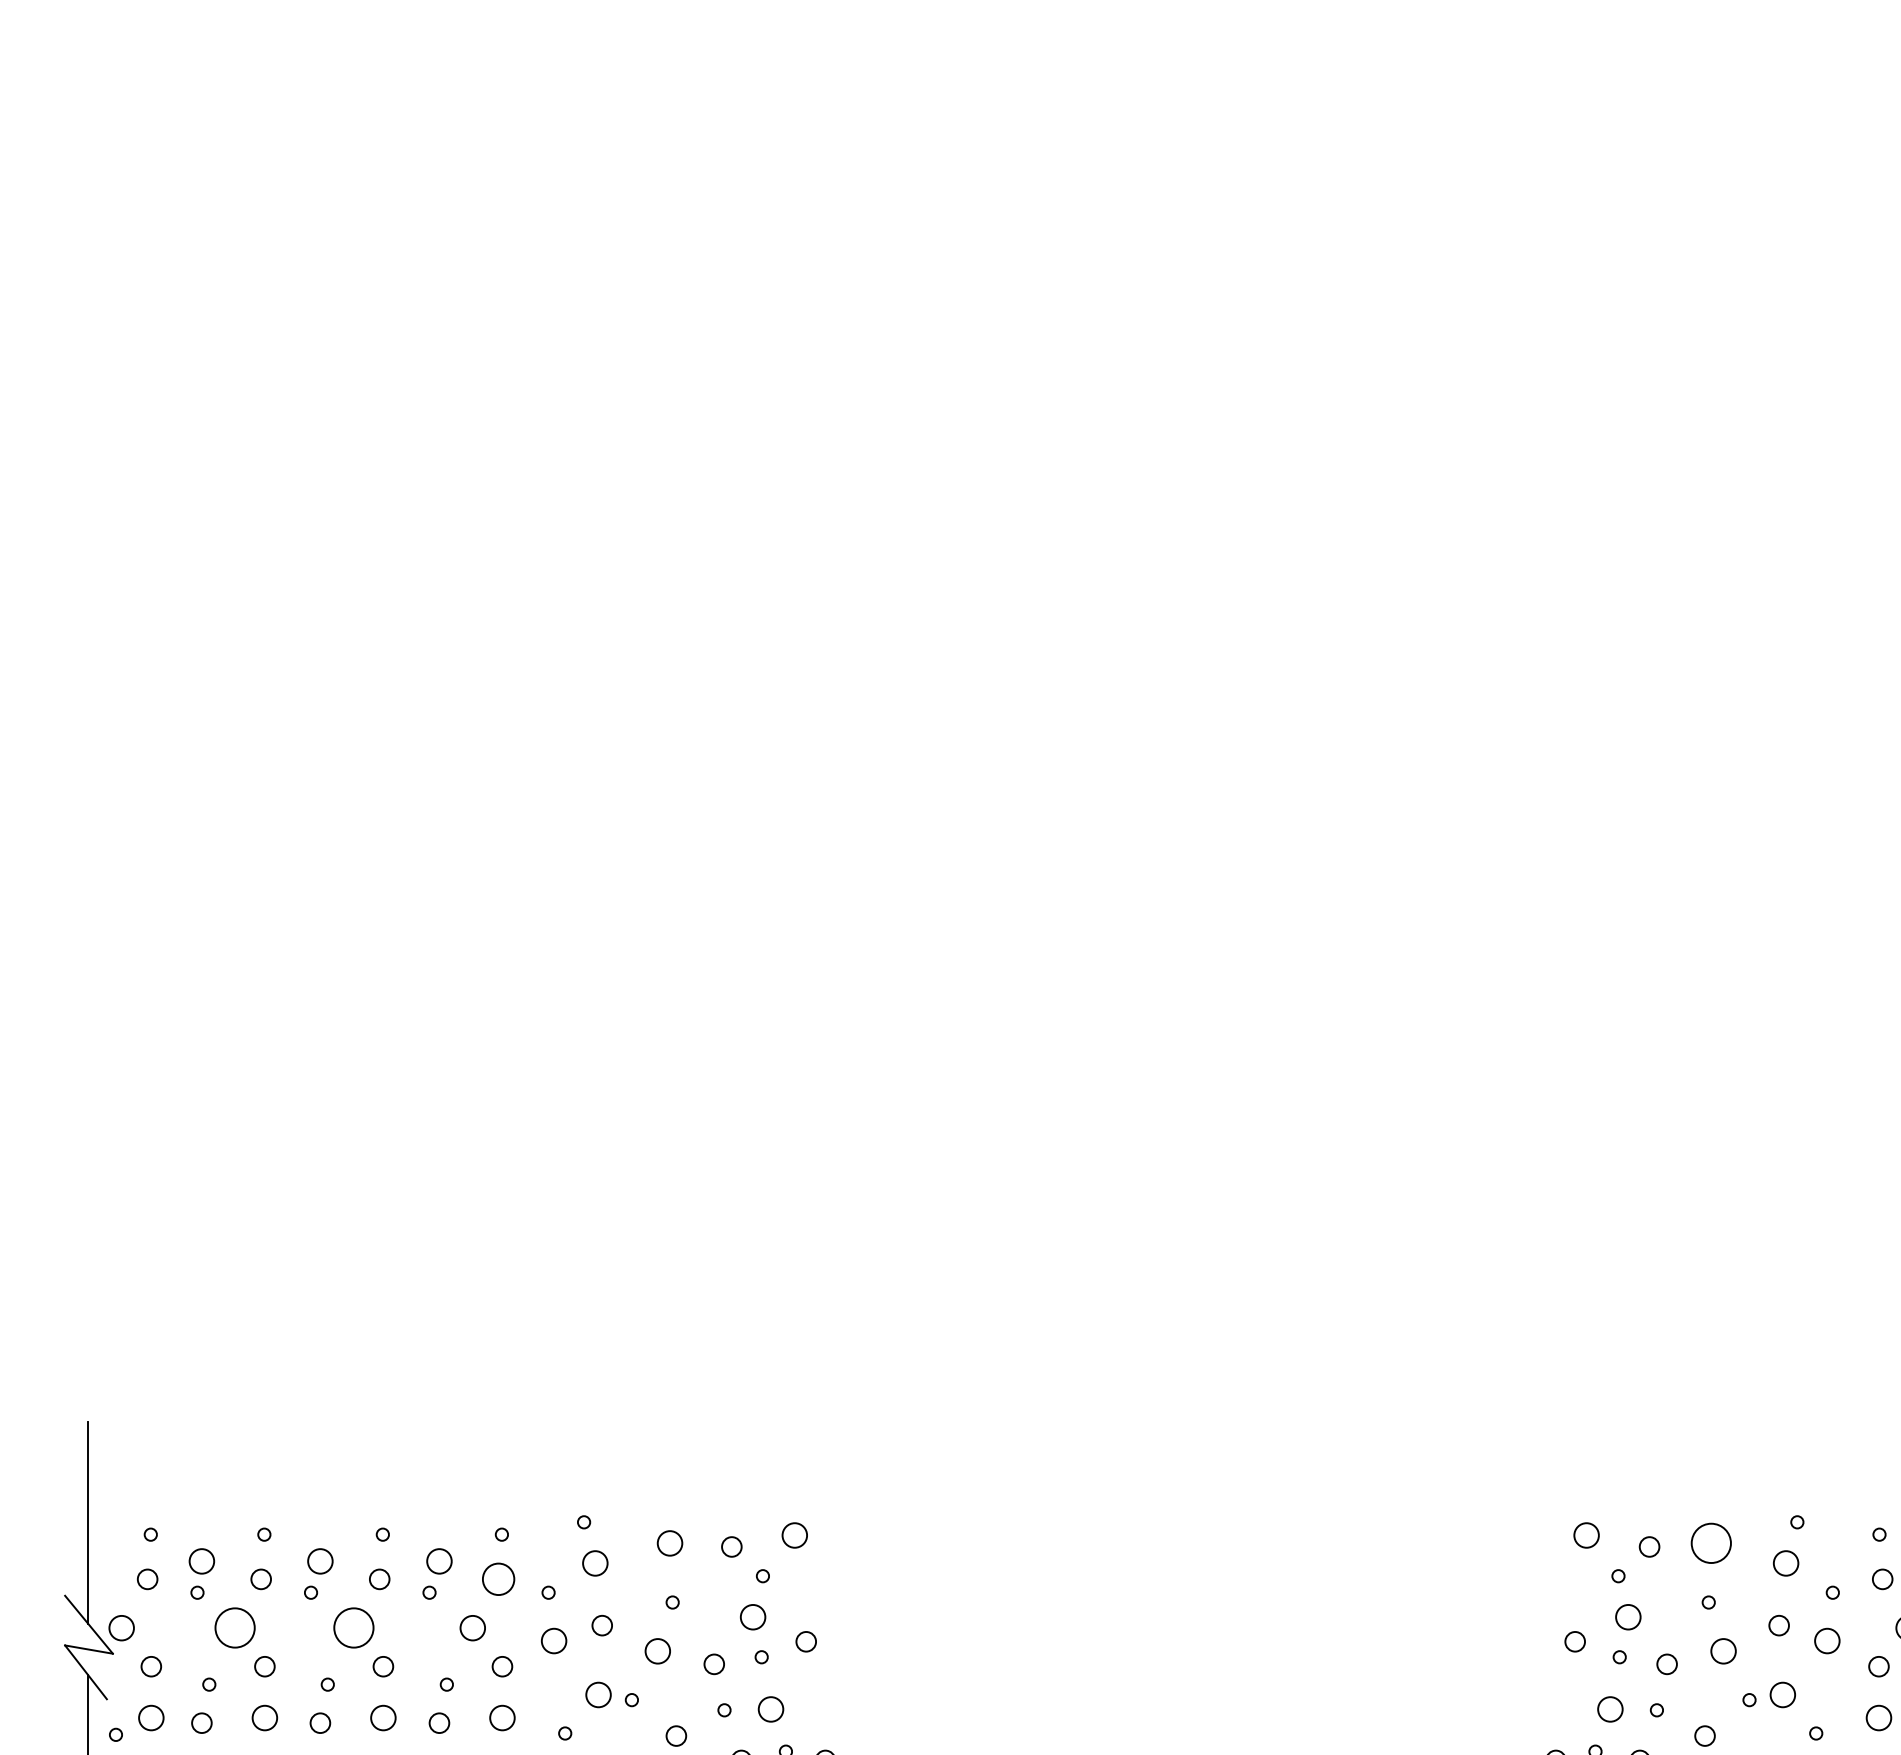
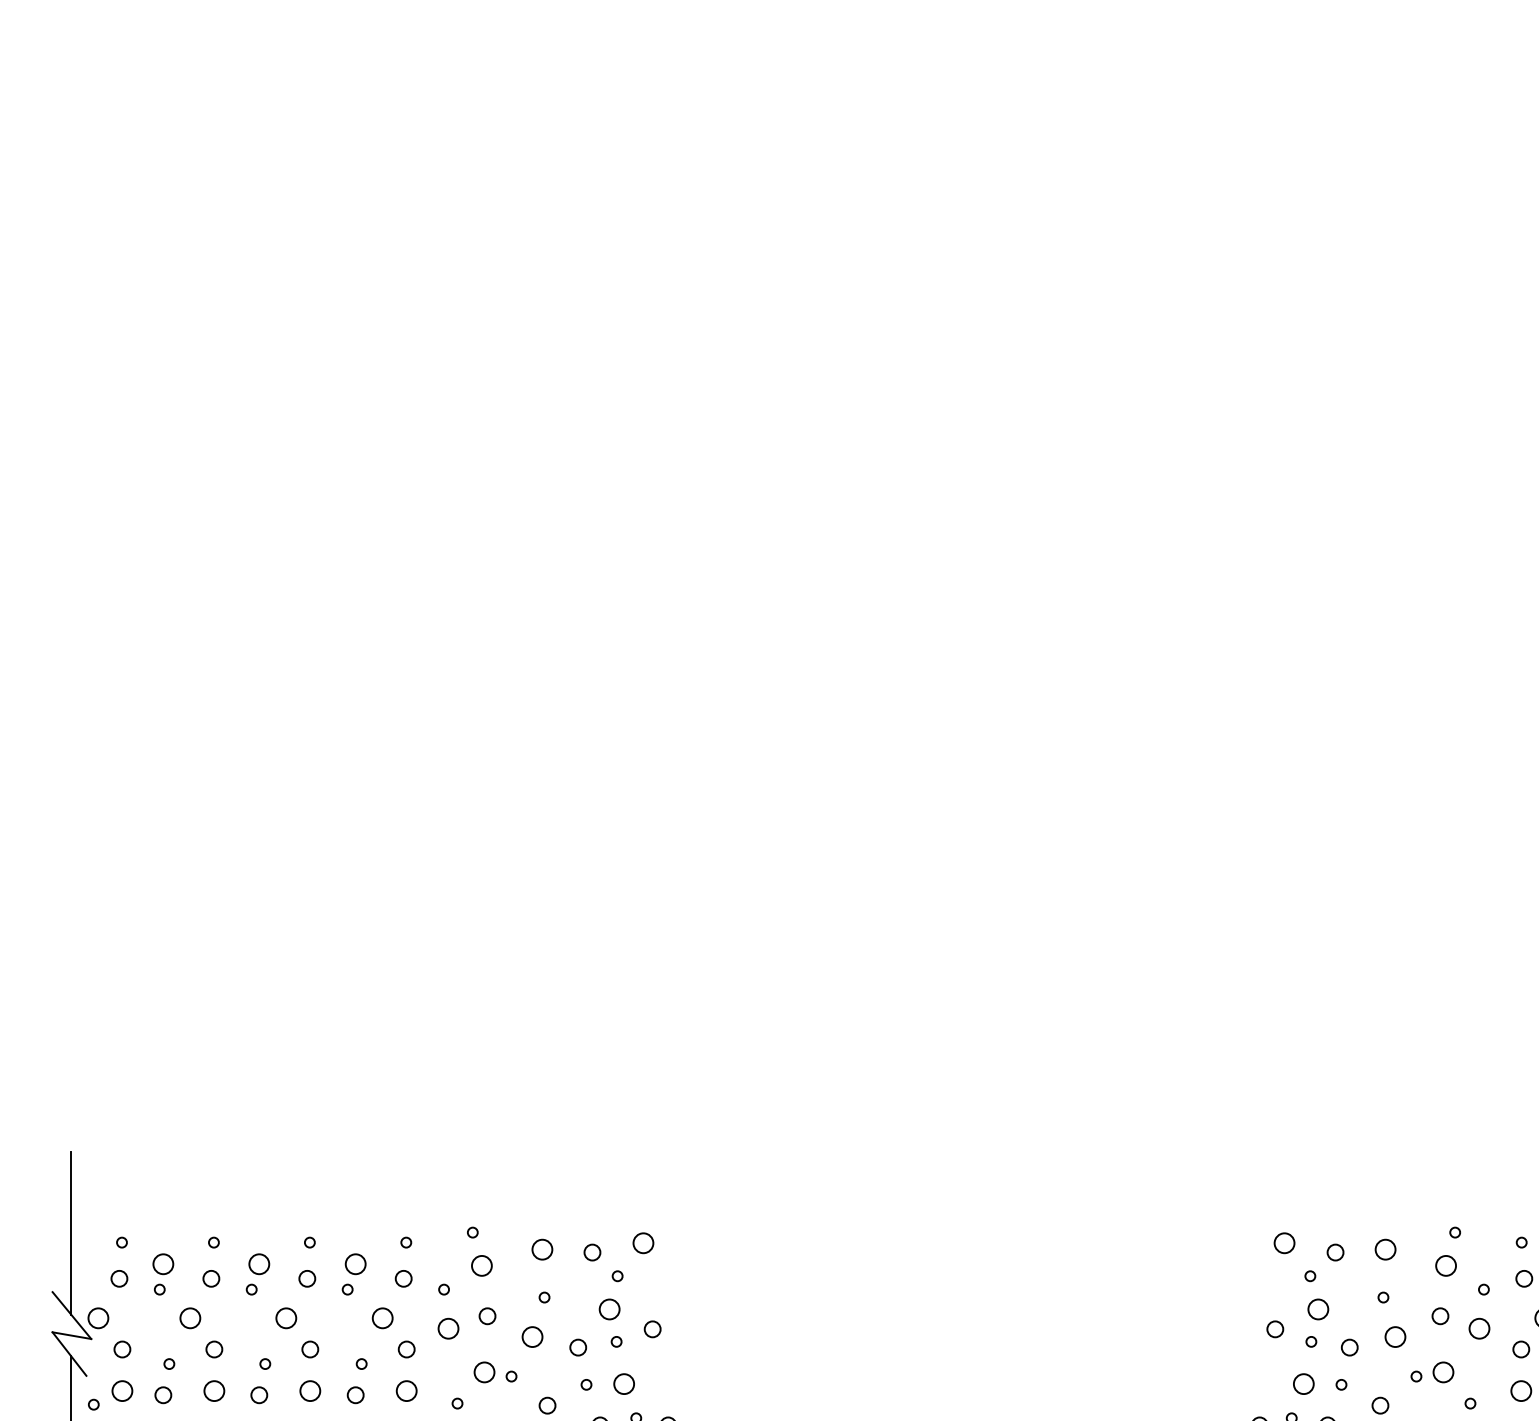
circle: (1711, 1543) -> (1385, 1249), size x0.62
circle: (498, 1579) -> (403, 1278), size x0.62
circle: (235, 1628) -> (190, 1318), size x0.62
circle: (353, 1628) -> (286, 1318), size x0.62

